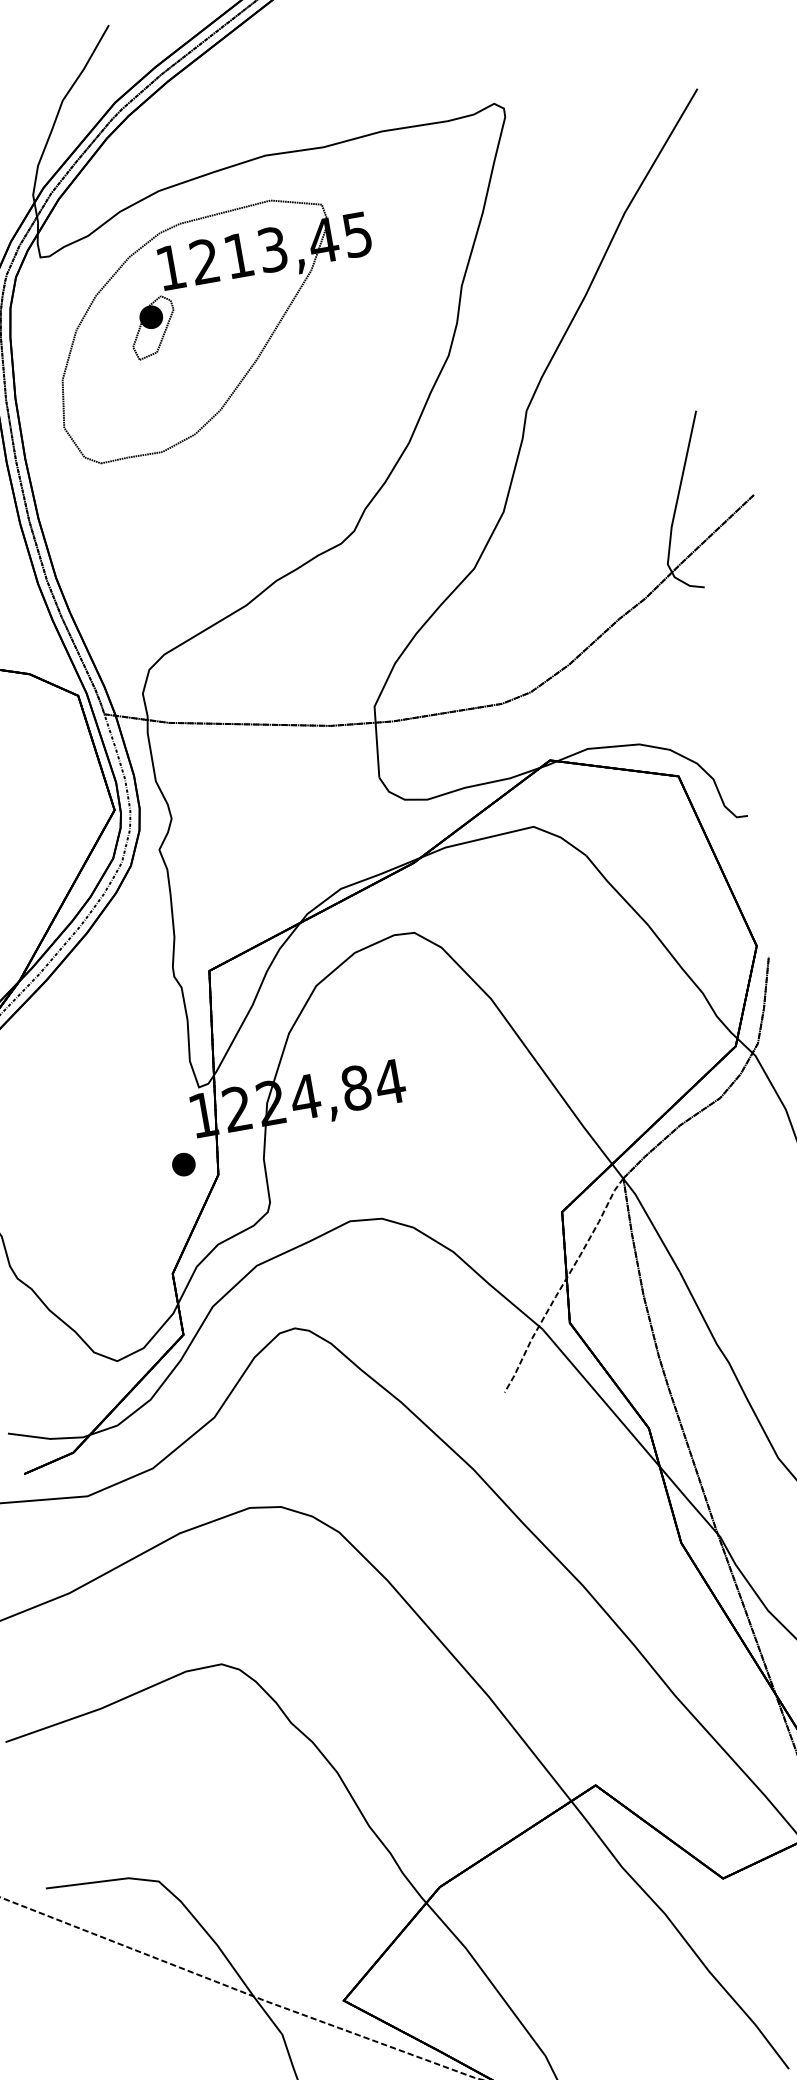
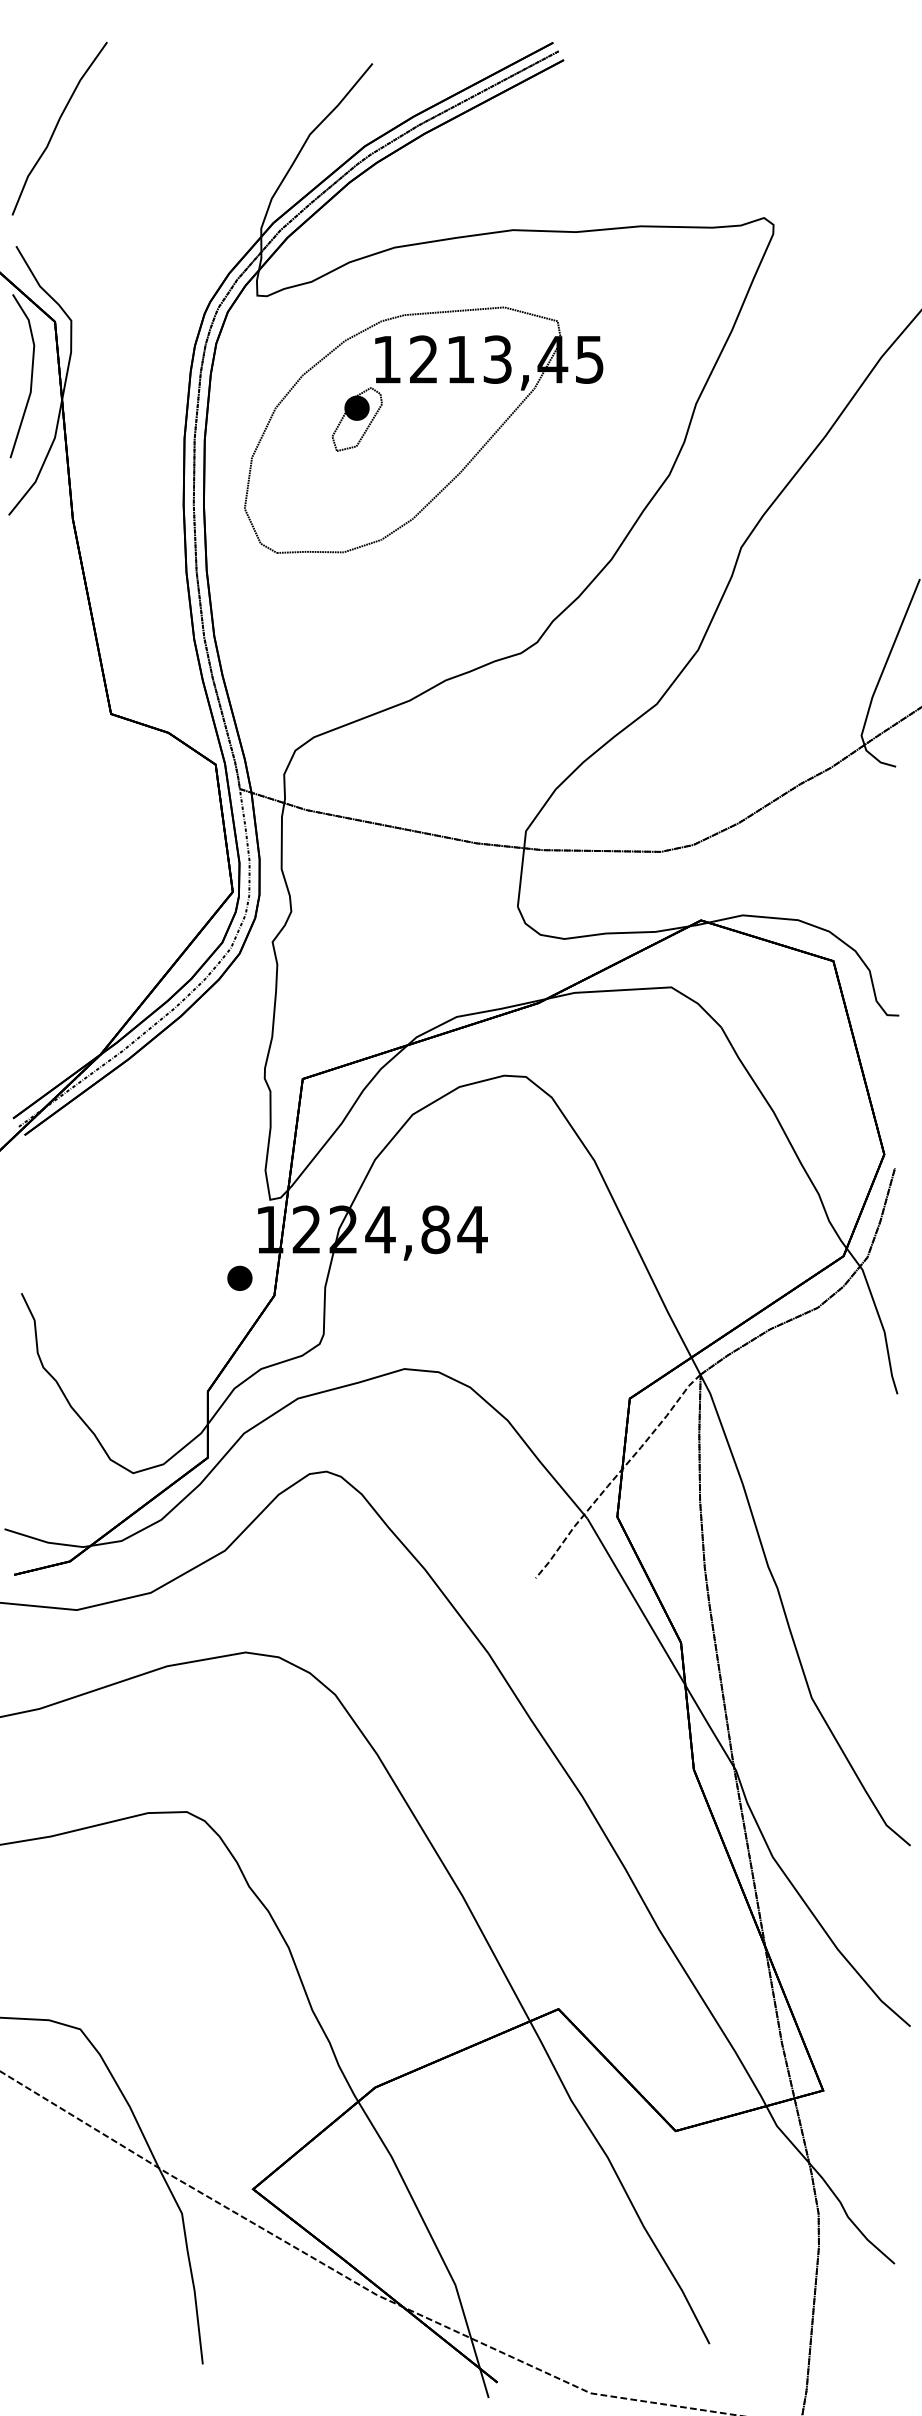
part: (215, 326) -> (423, 429), moved

